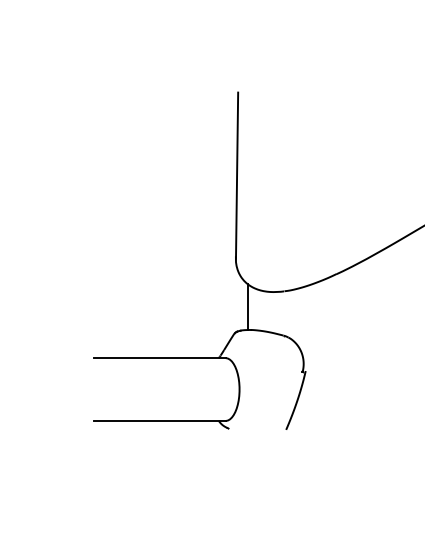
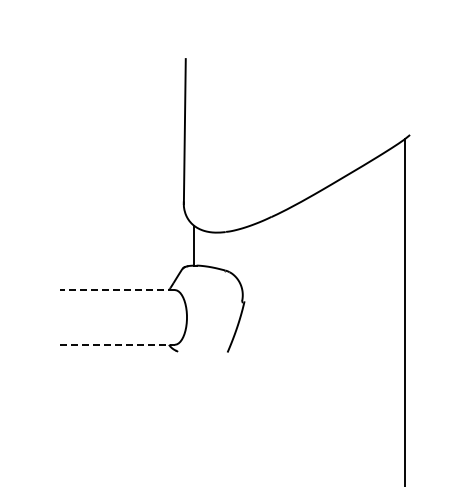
line: (158, 358) -> (116, 290), solid -> dashed
line: (159, 420) -> (117, 344), solid -> dashed

